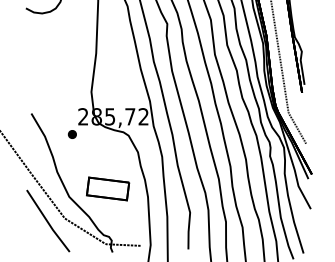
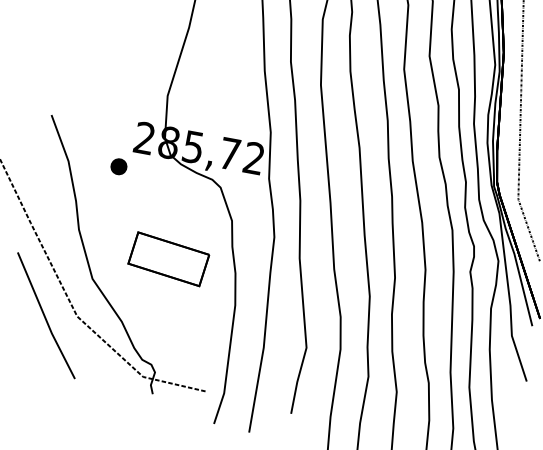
part: (108, 188) -> (169, 258), moved

